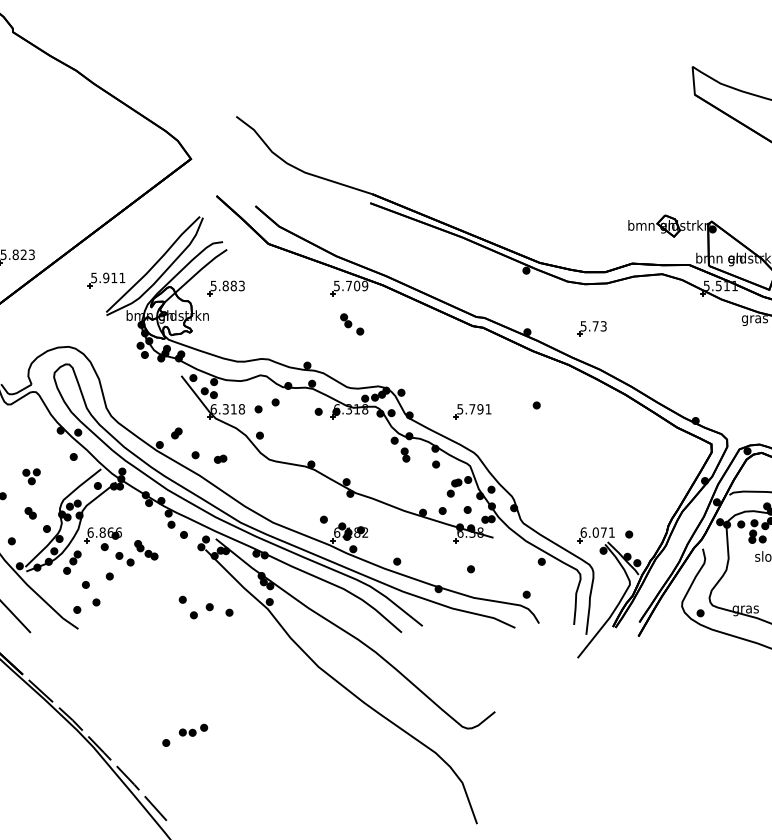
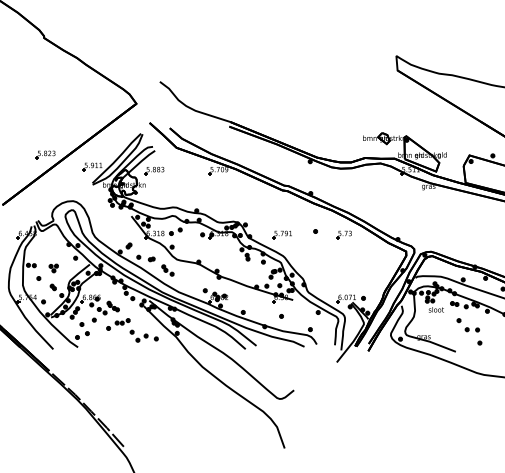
part: (351, 324) -> (167, 270), moved
part: (590, 328) -> (343, 234), moved
part: (185, 735) -> (118, 324), moved

